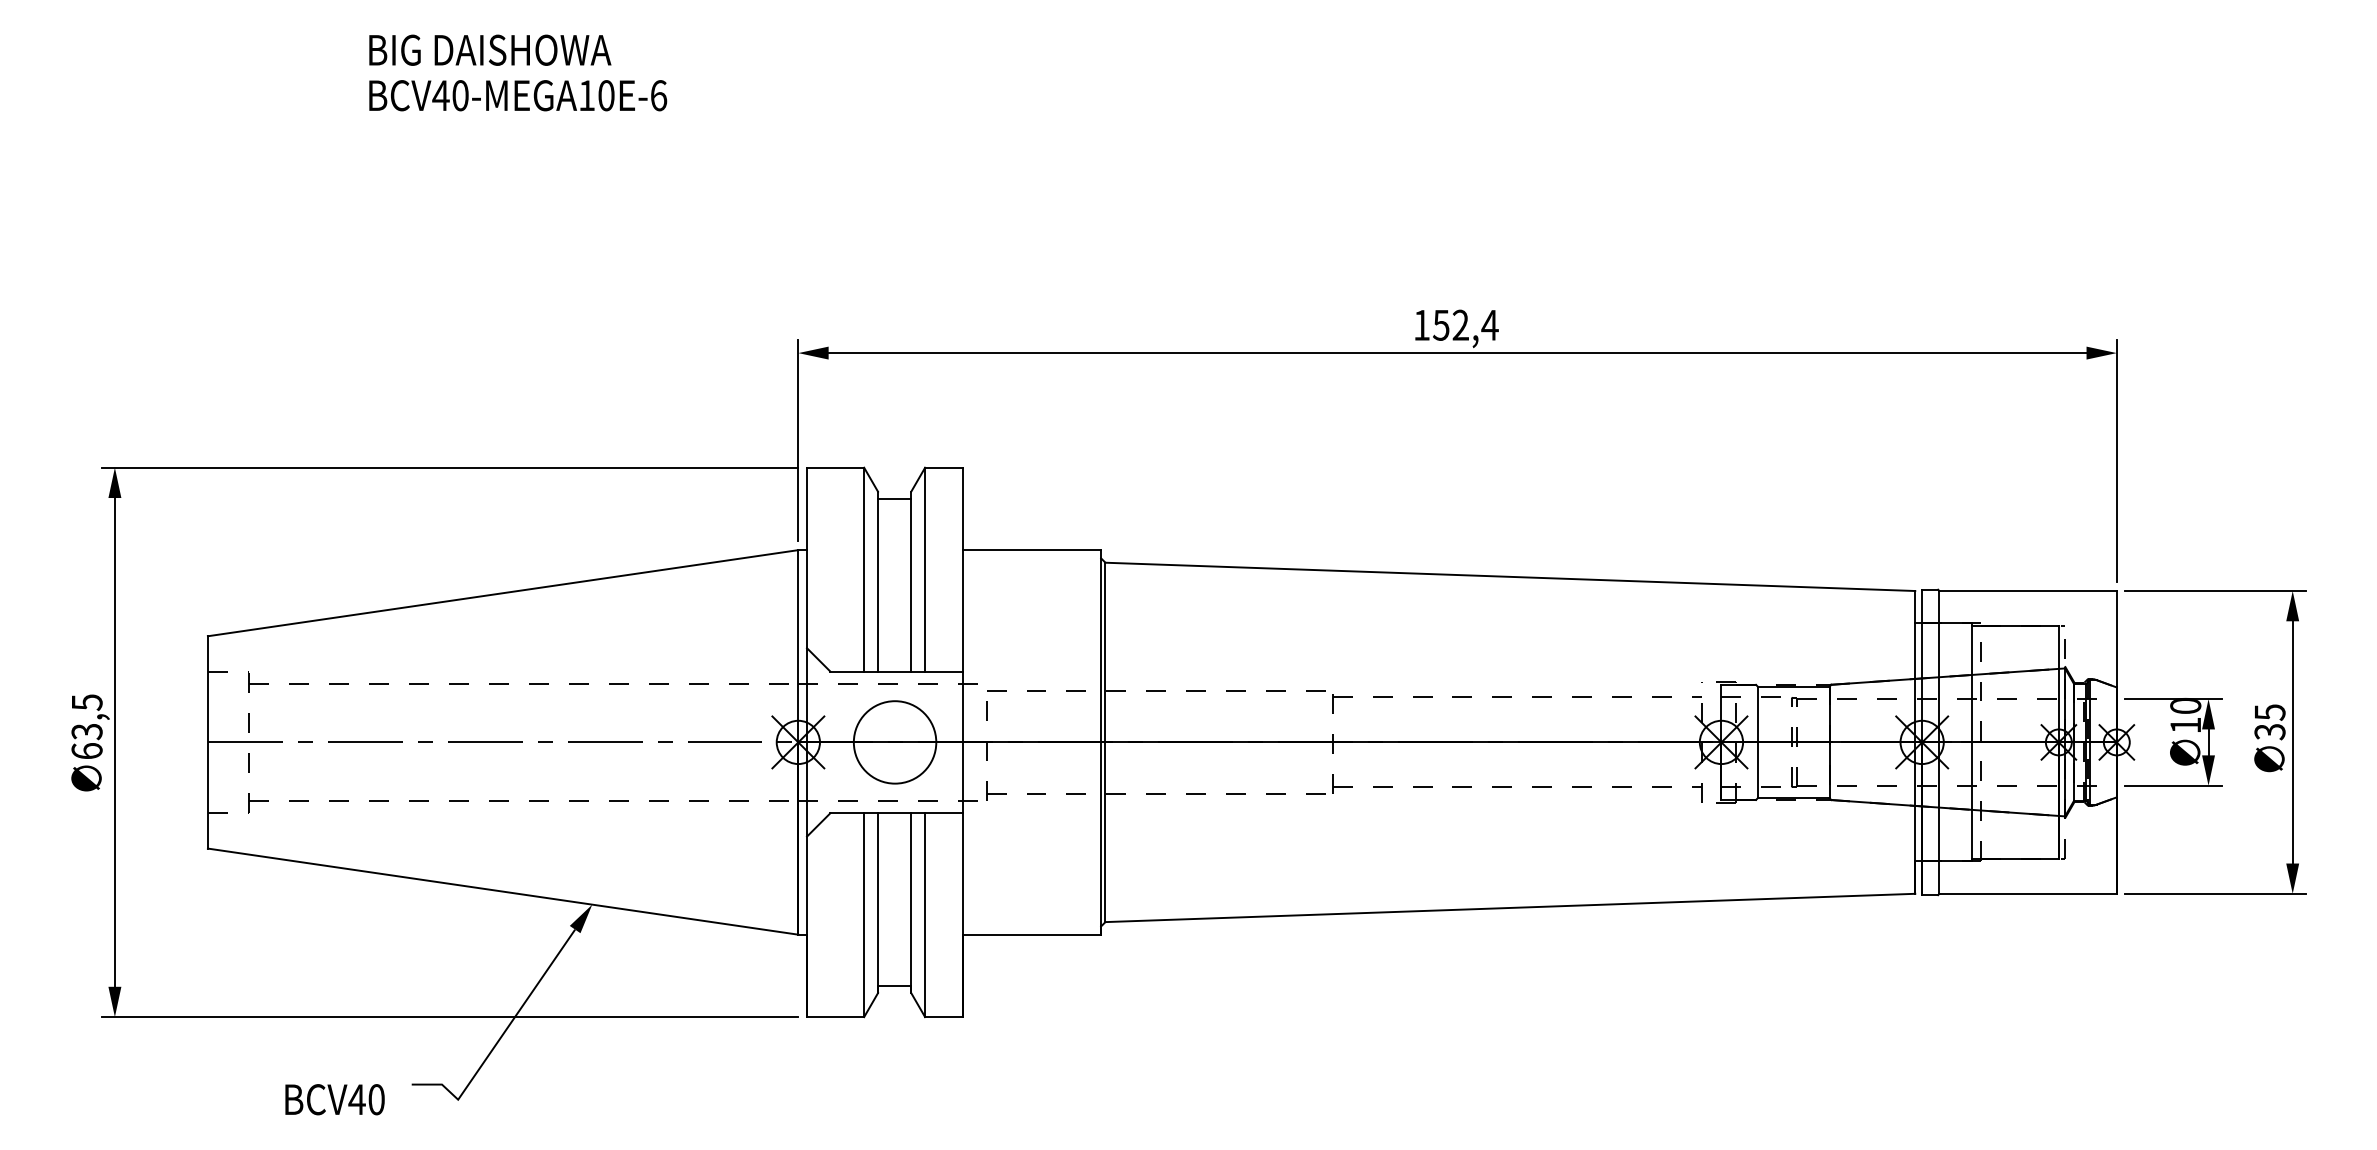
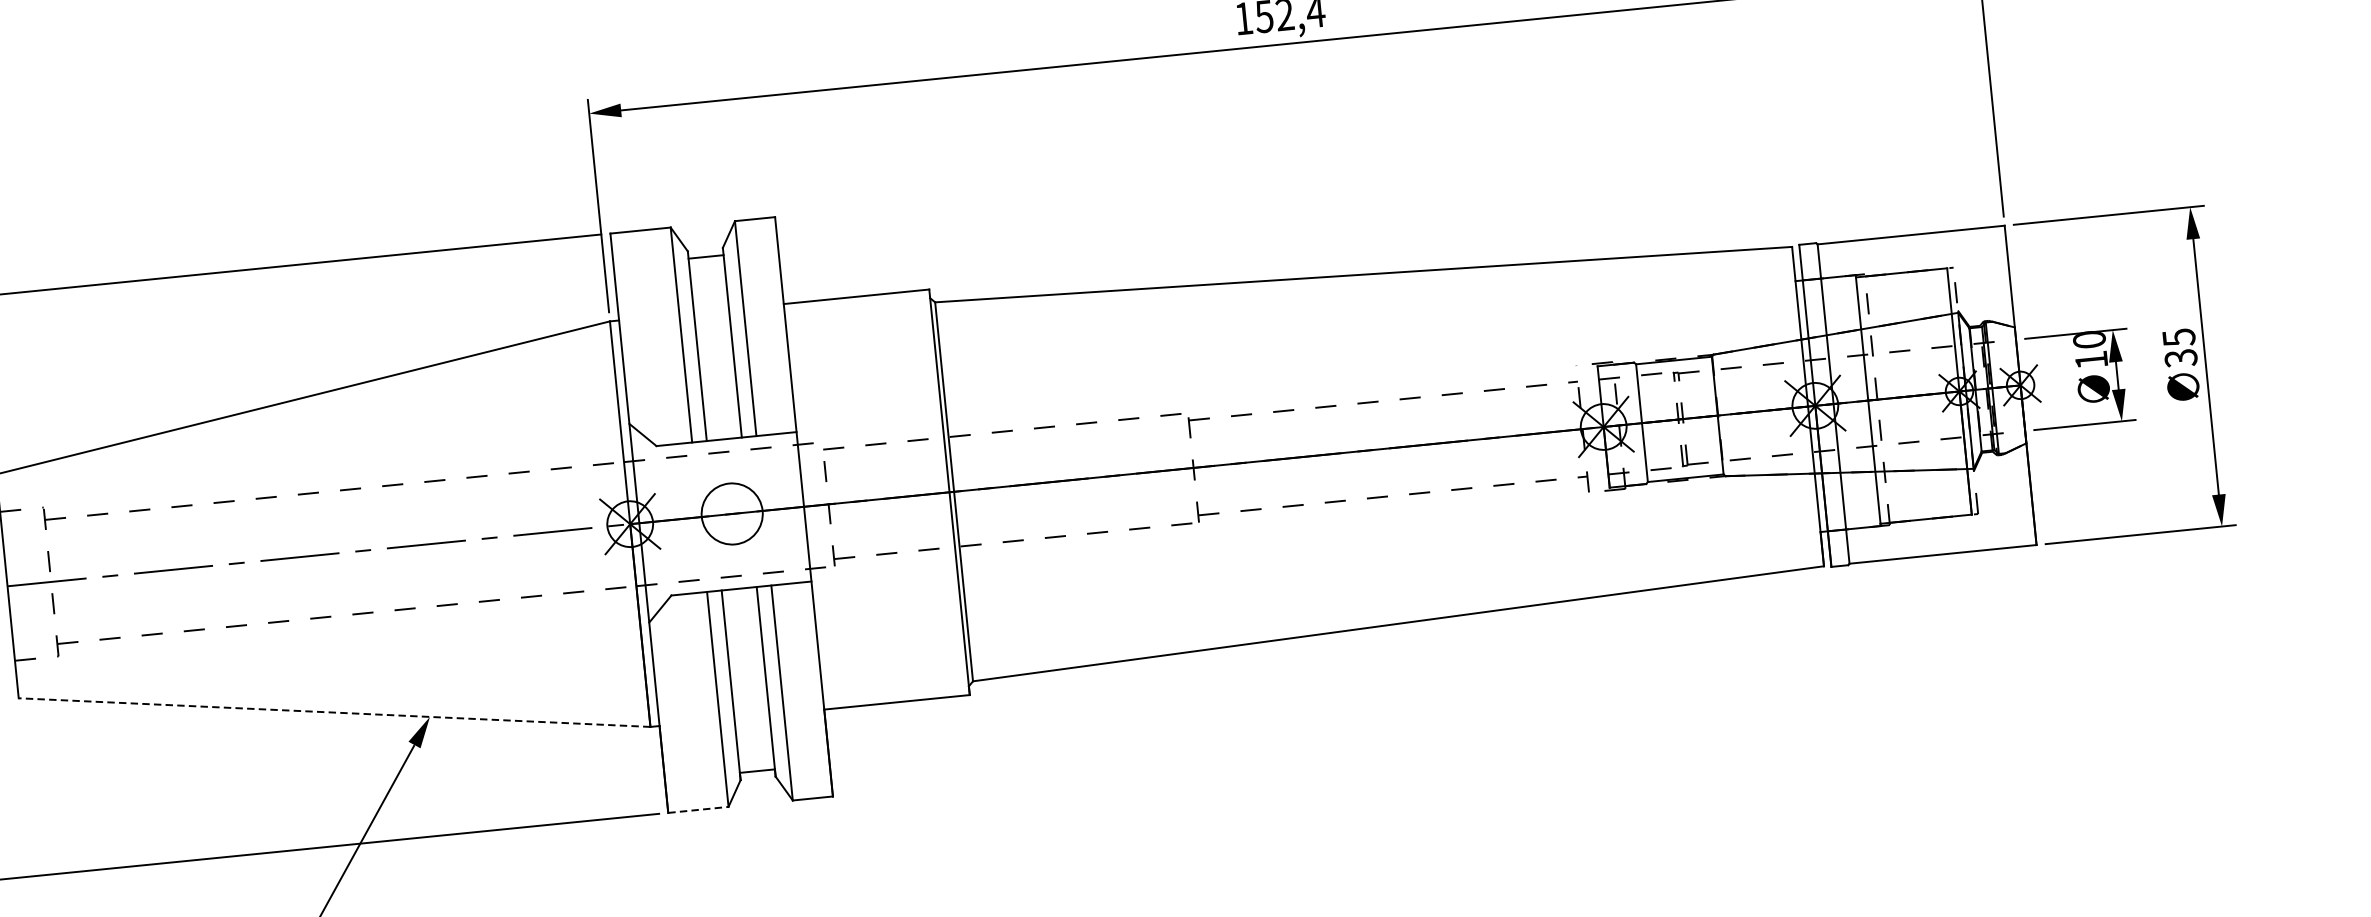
circle: (894, 742) -> (731, 514), size x0.7
line: (502, 891) -> (333, 712), solid -> dashed
line: (835, 1017) -> (698, 810), solid -> dashed

